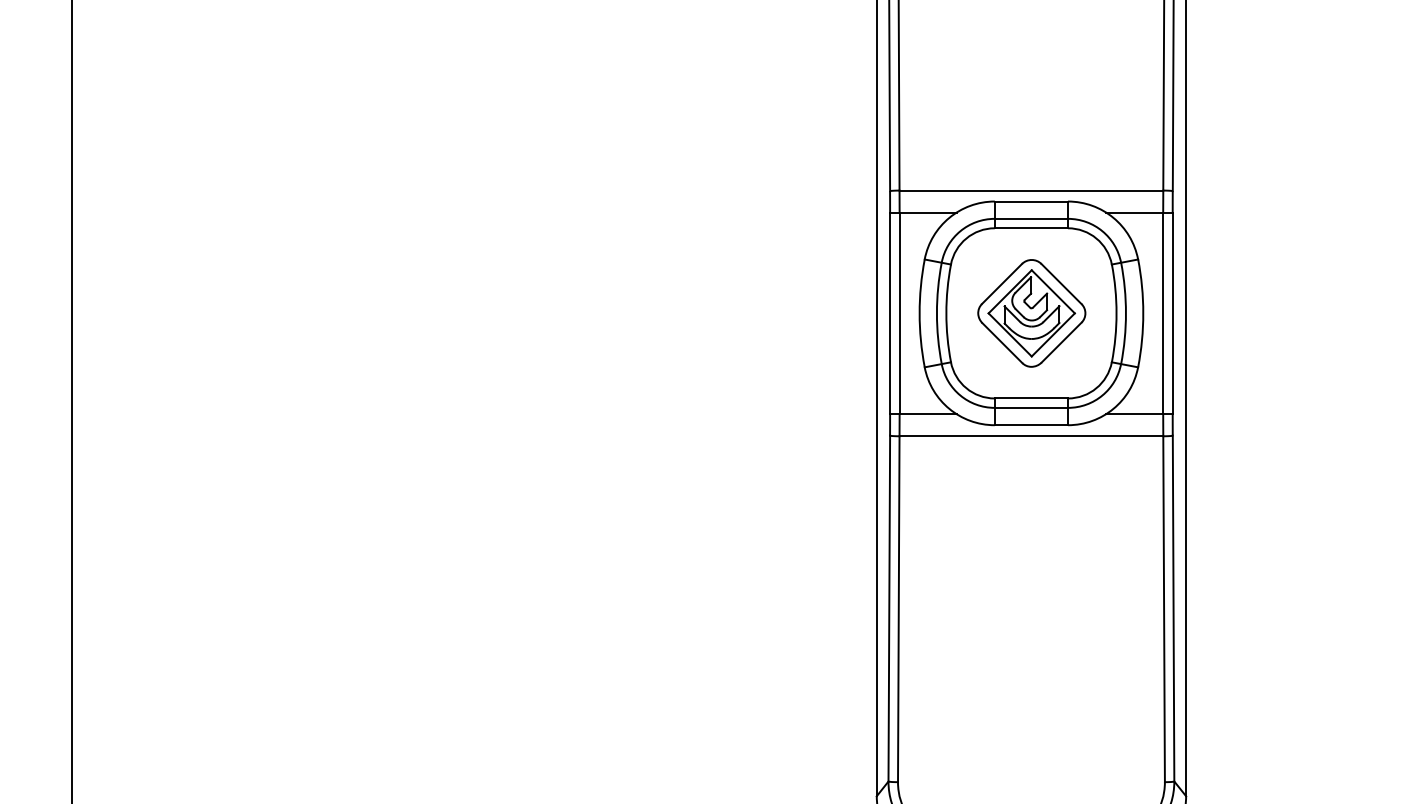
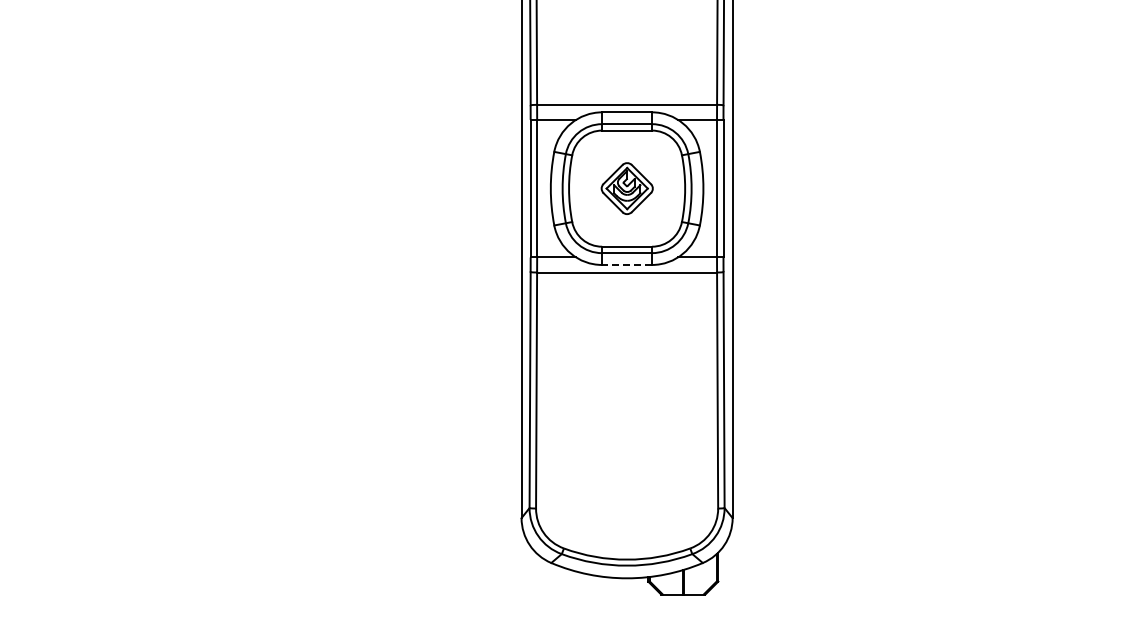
part: (1030, 313) -> (626, 188), size x0.7
line: (1032, 424) -> (627, 264), solid -> dashed

